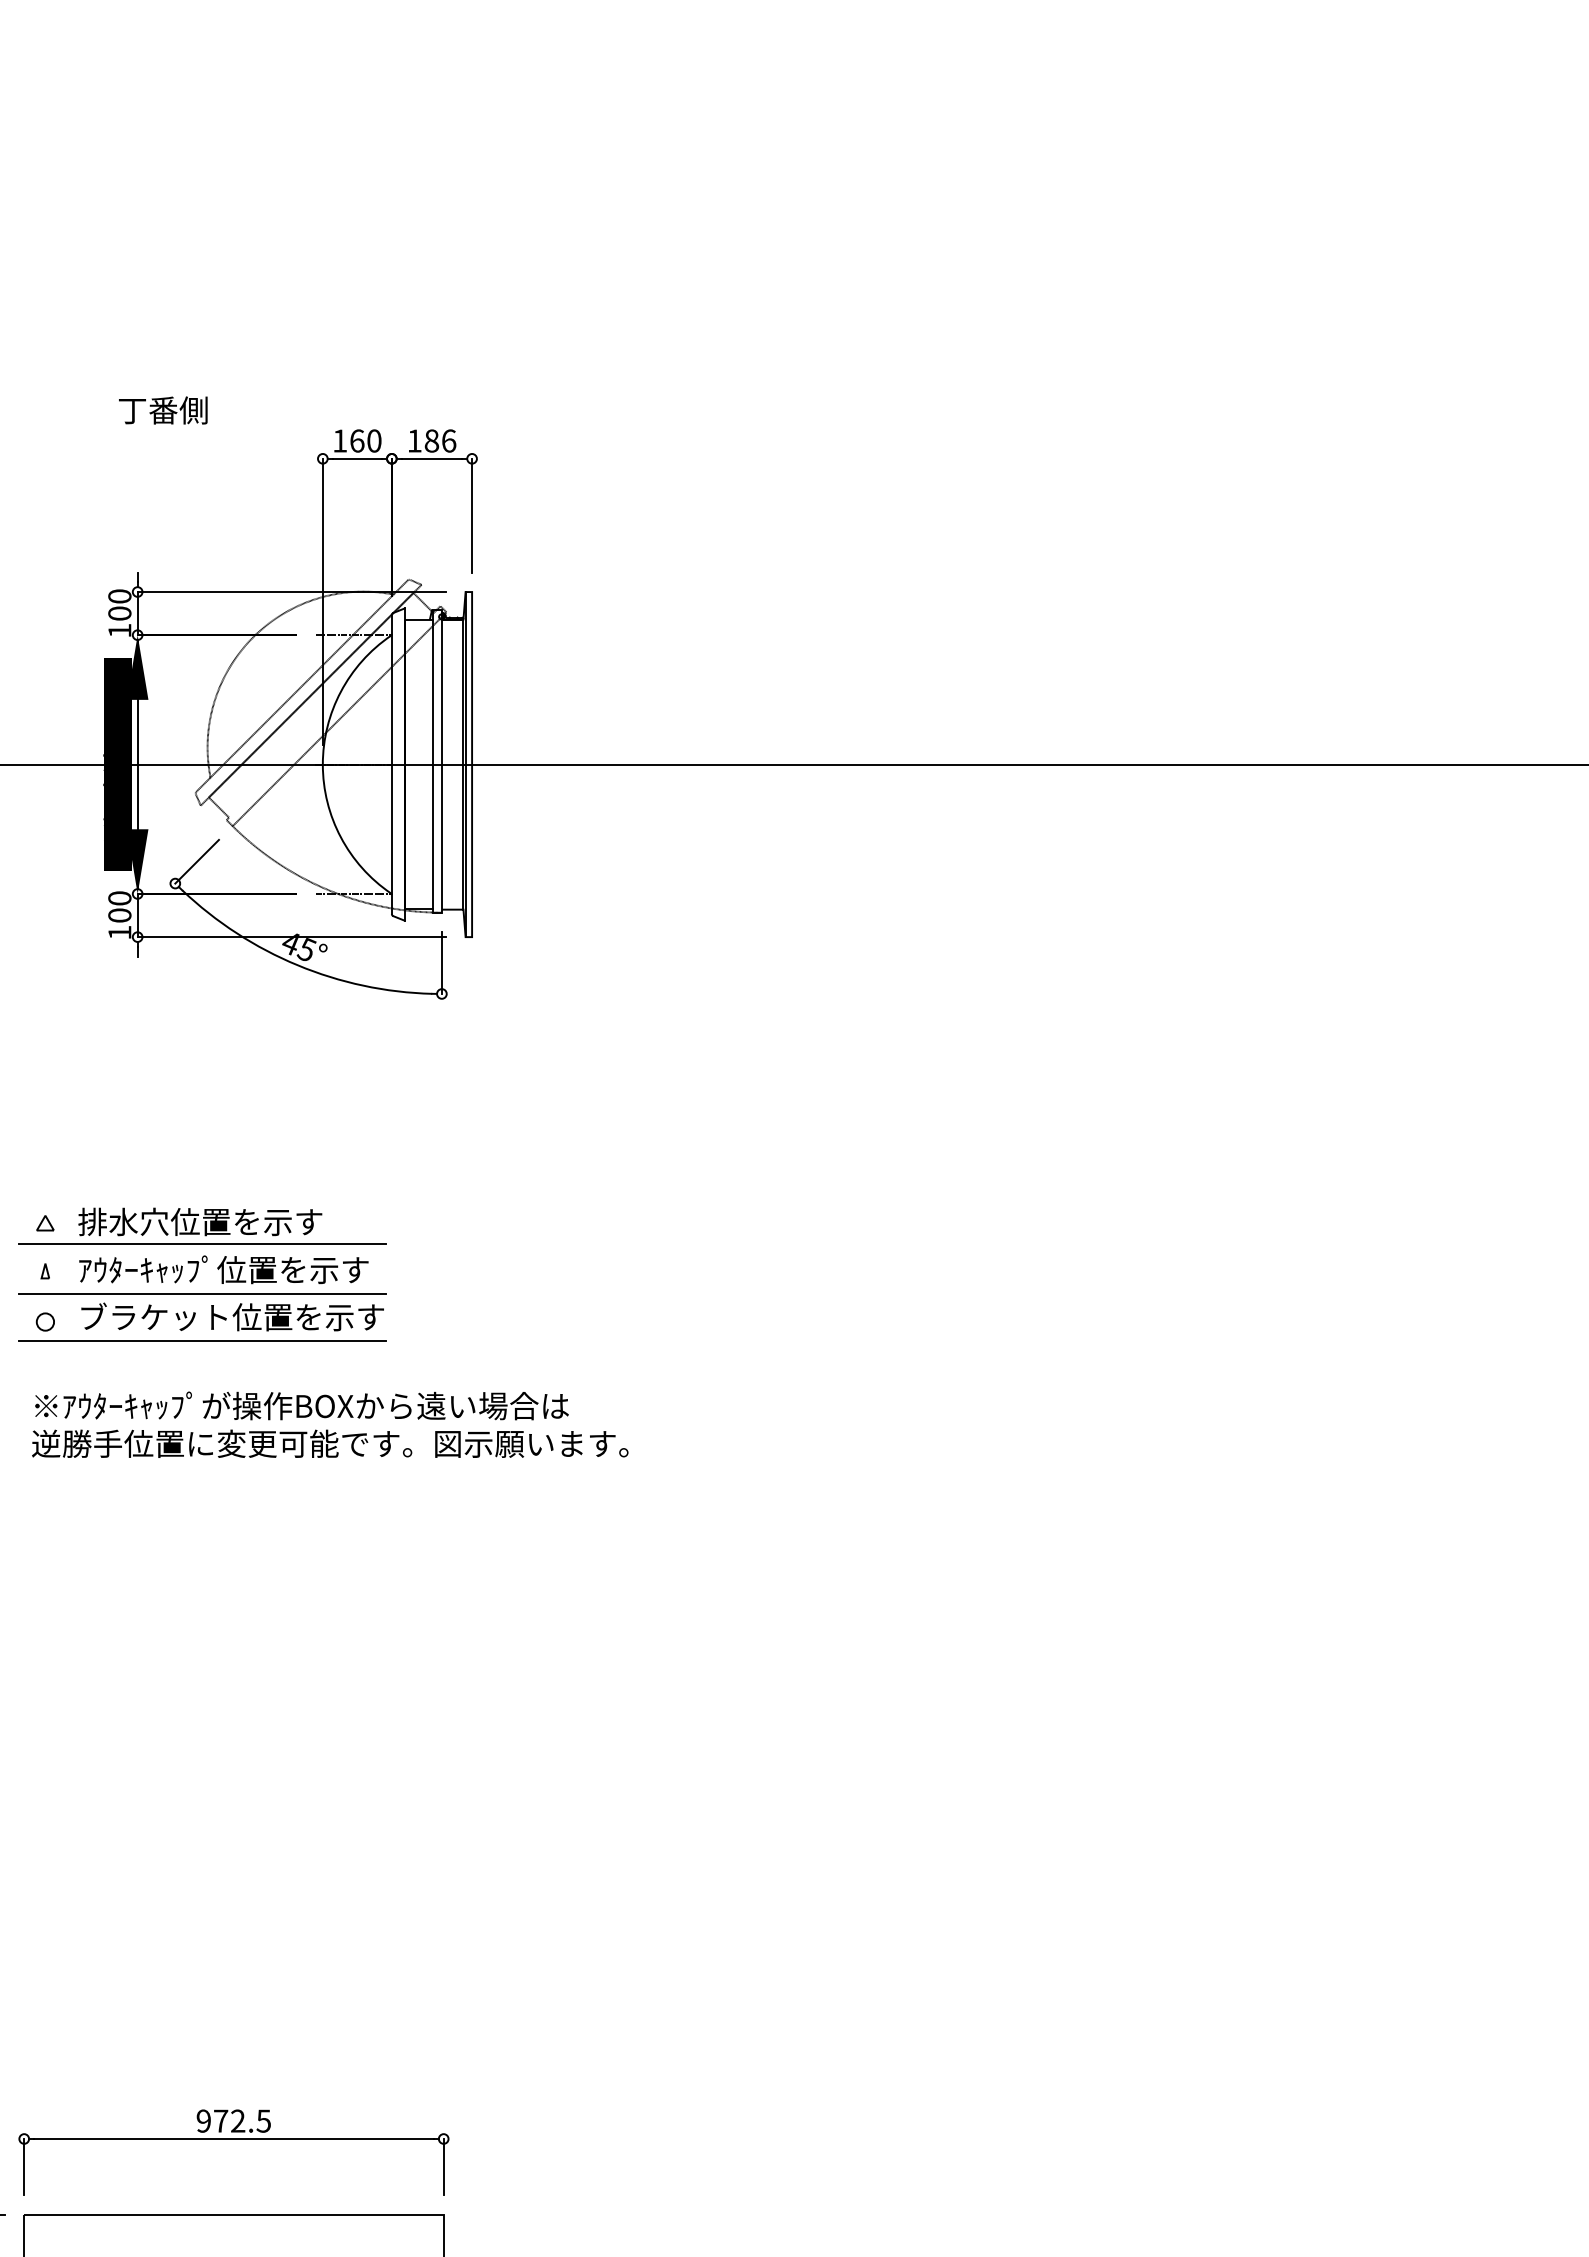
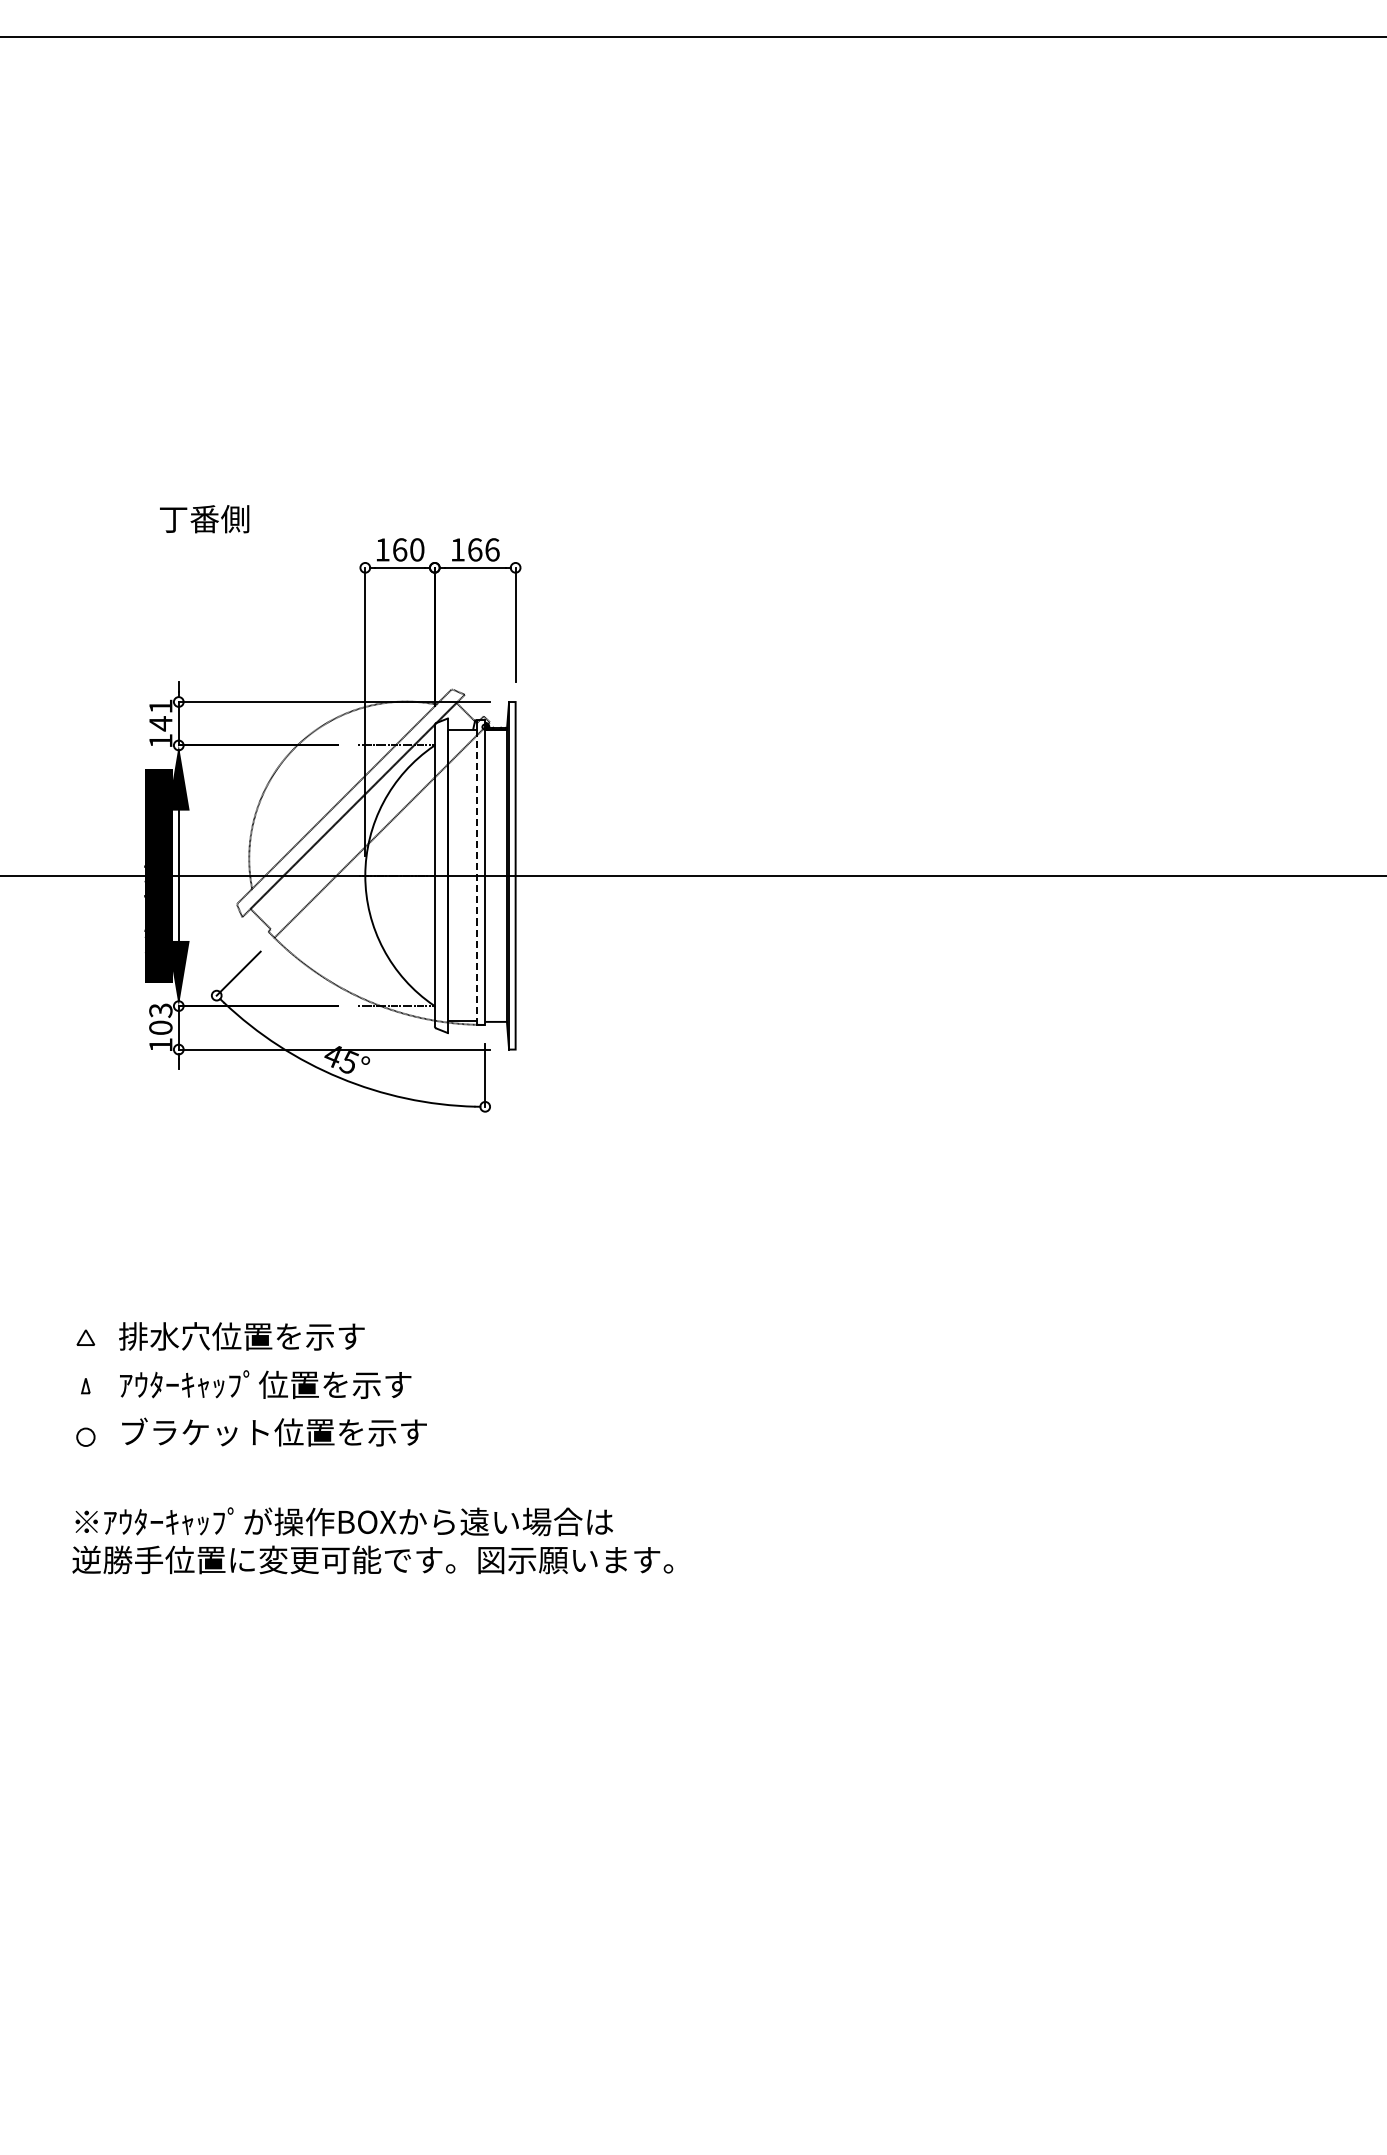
text: (431, 440) -> (474, 549), 186 -> 166
text: (119, 605) -> (160, 715), 100 -> 141
line: (433, 764) -> (476, 875), solid -> dashed
text: (119, 898) -> (160, 1010), 100 -> 103
line: (202, 1243) -> (244, 1358), removed
line: (202, 1293) -> (244, 1408), removed
line: (202, 1341) -> (244, 1456), removed

